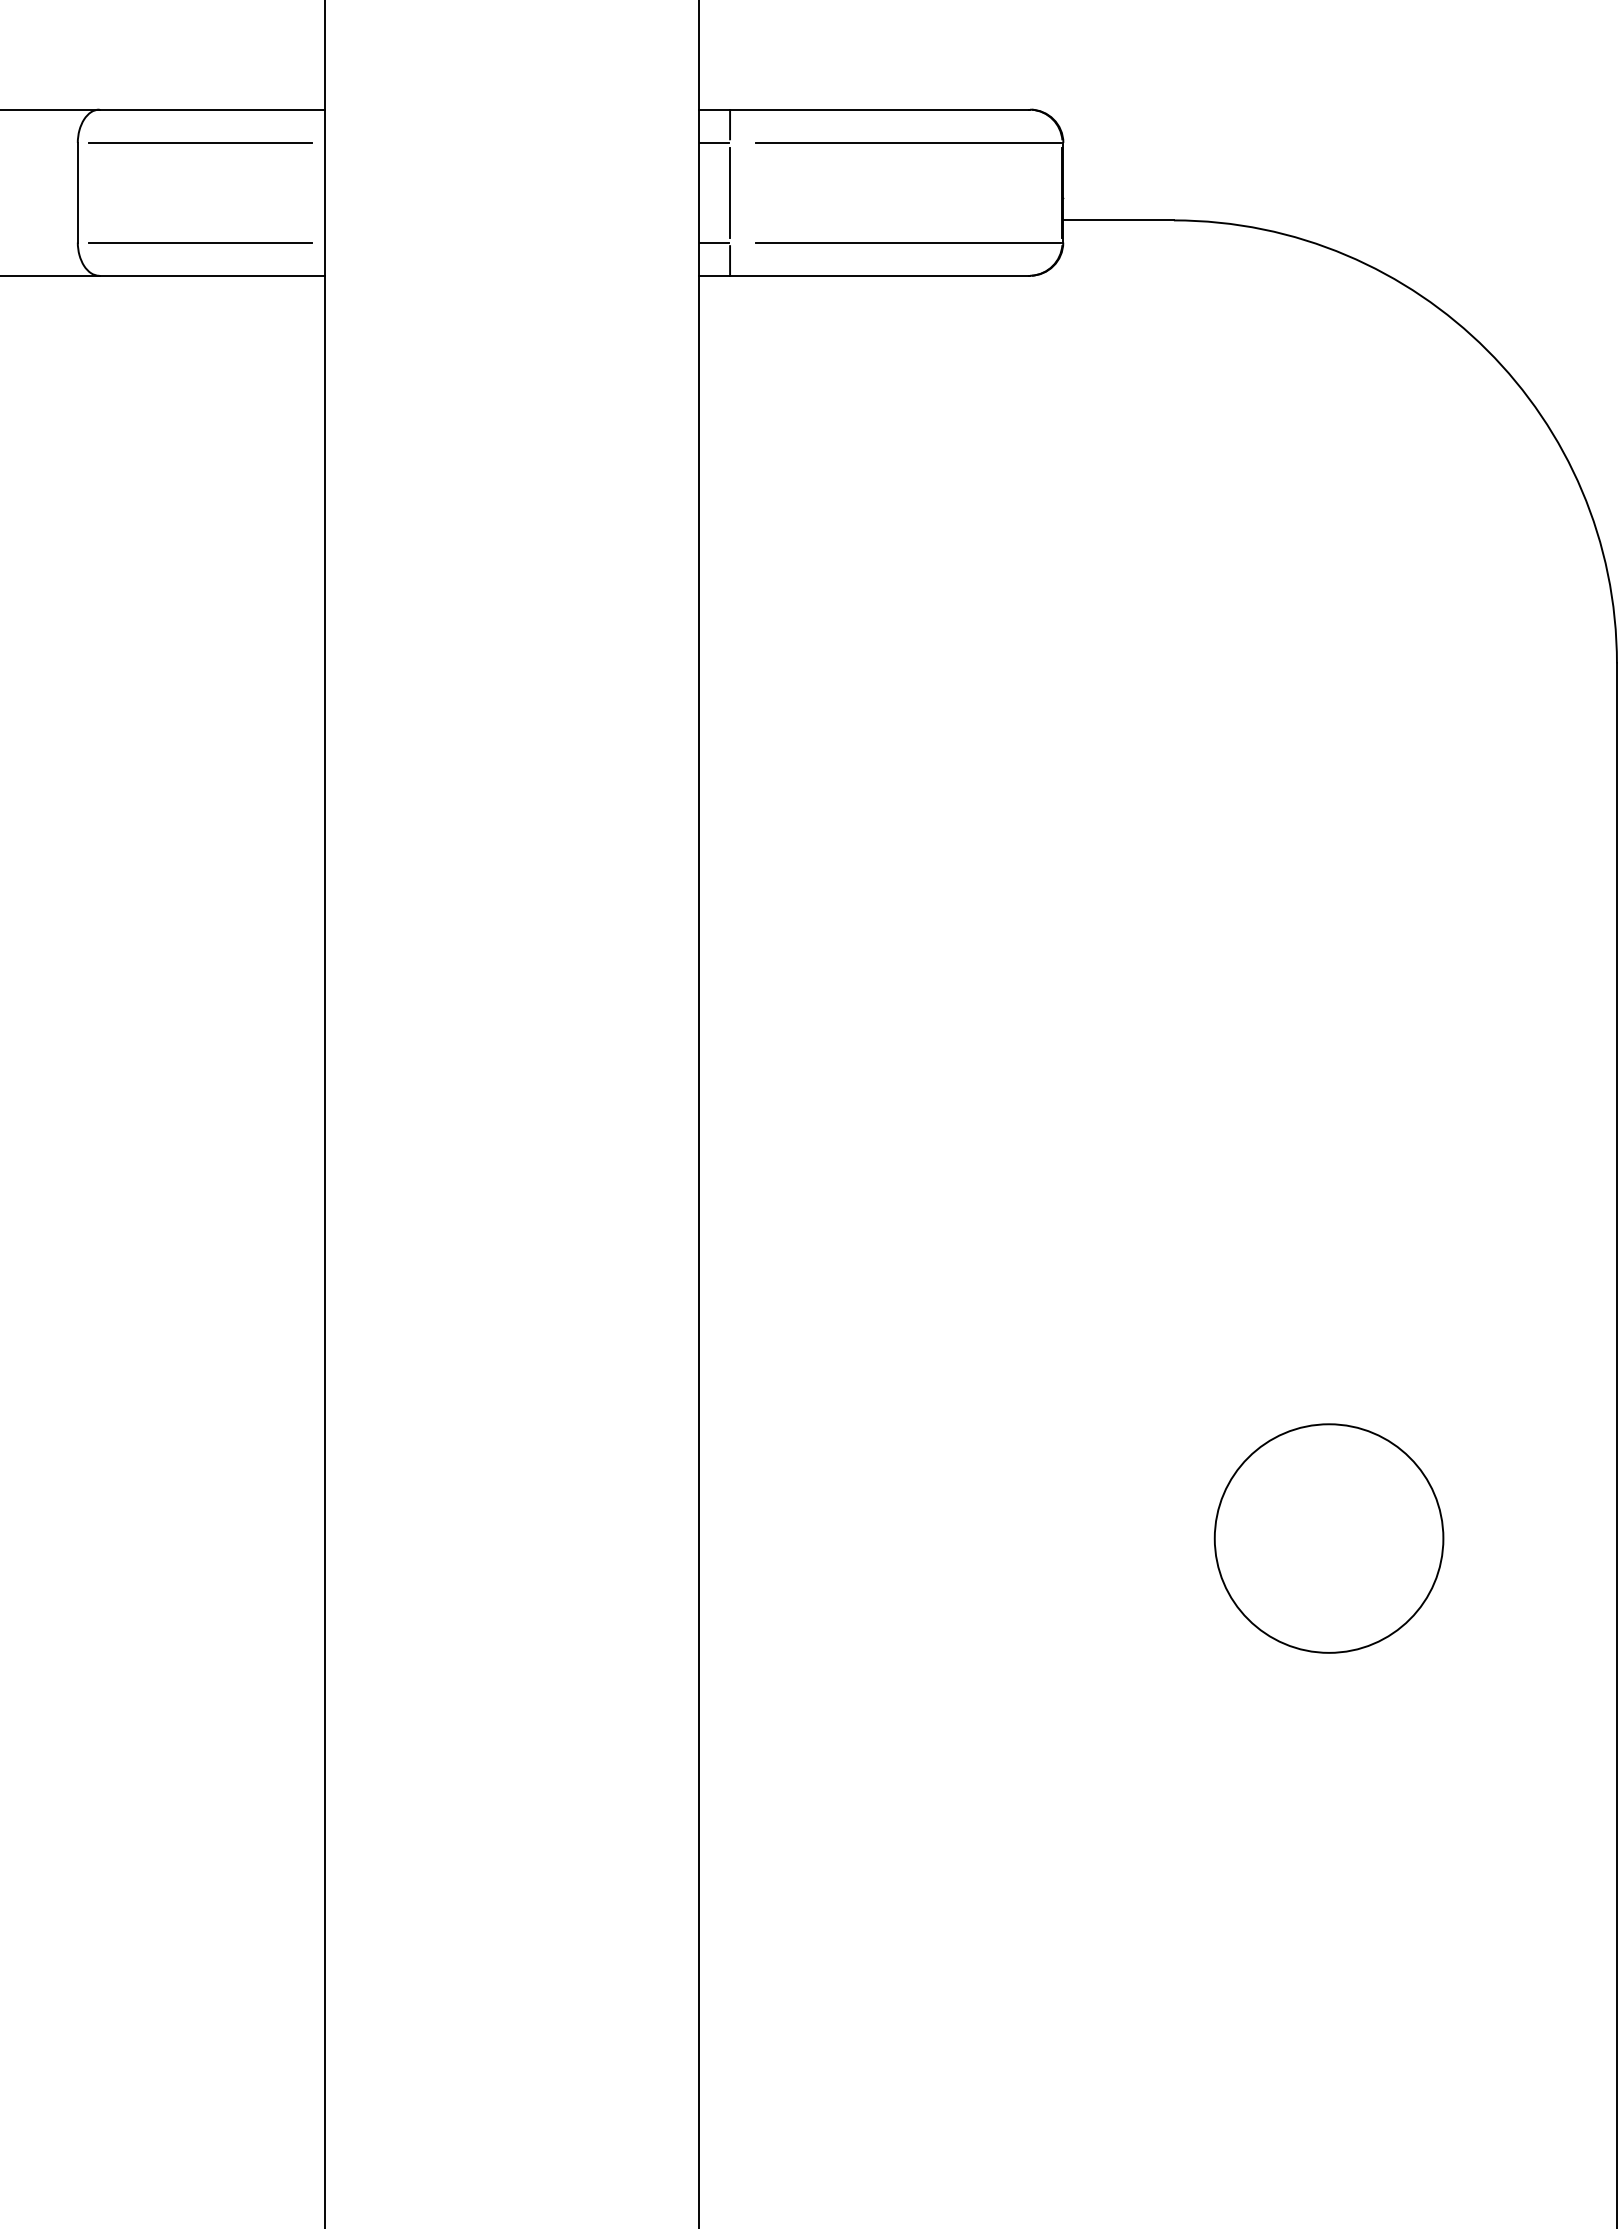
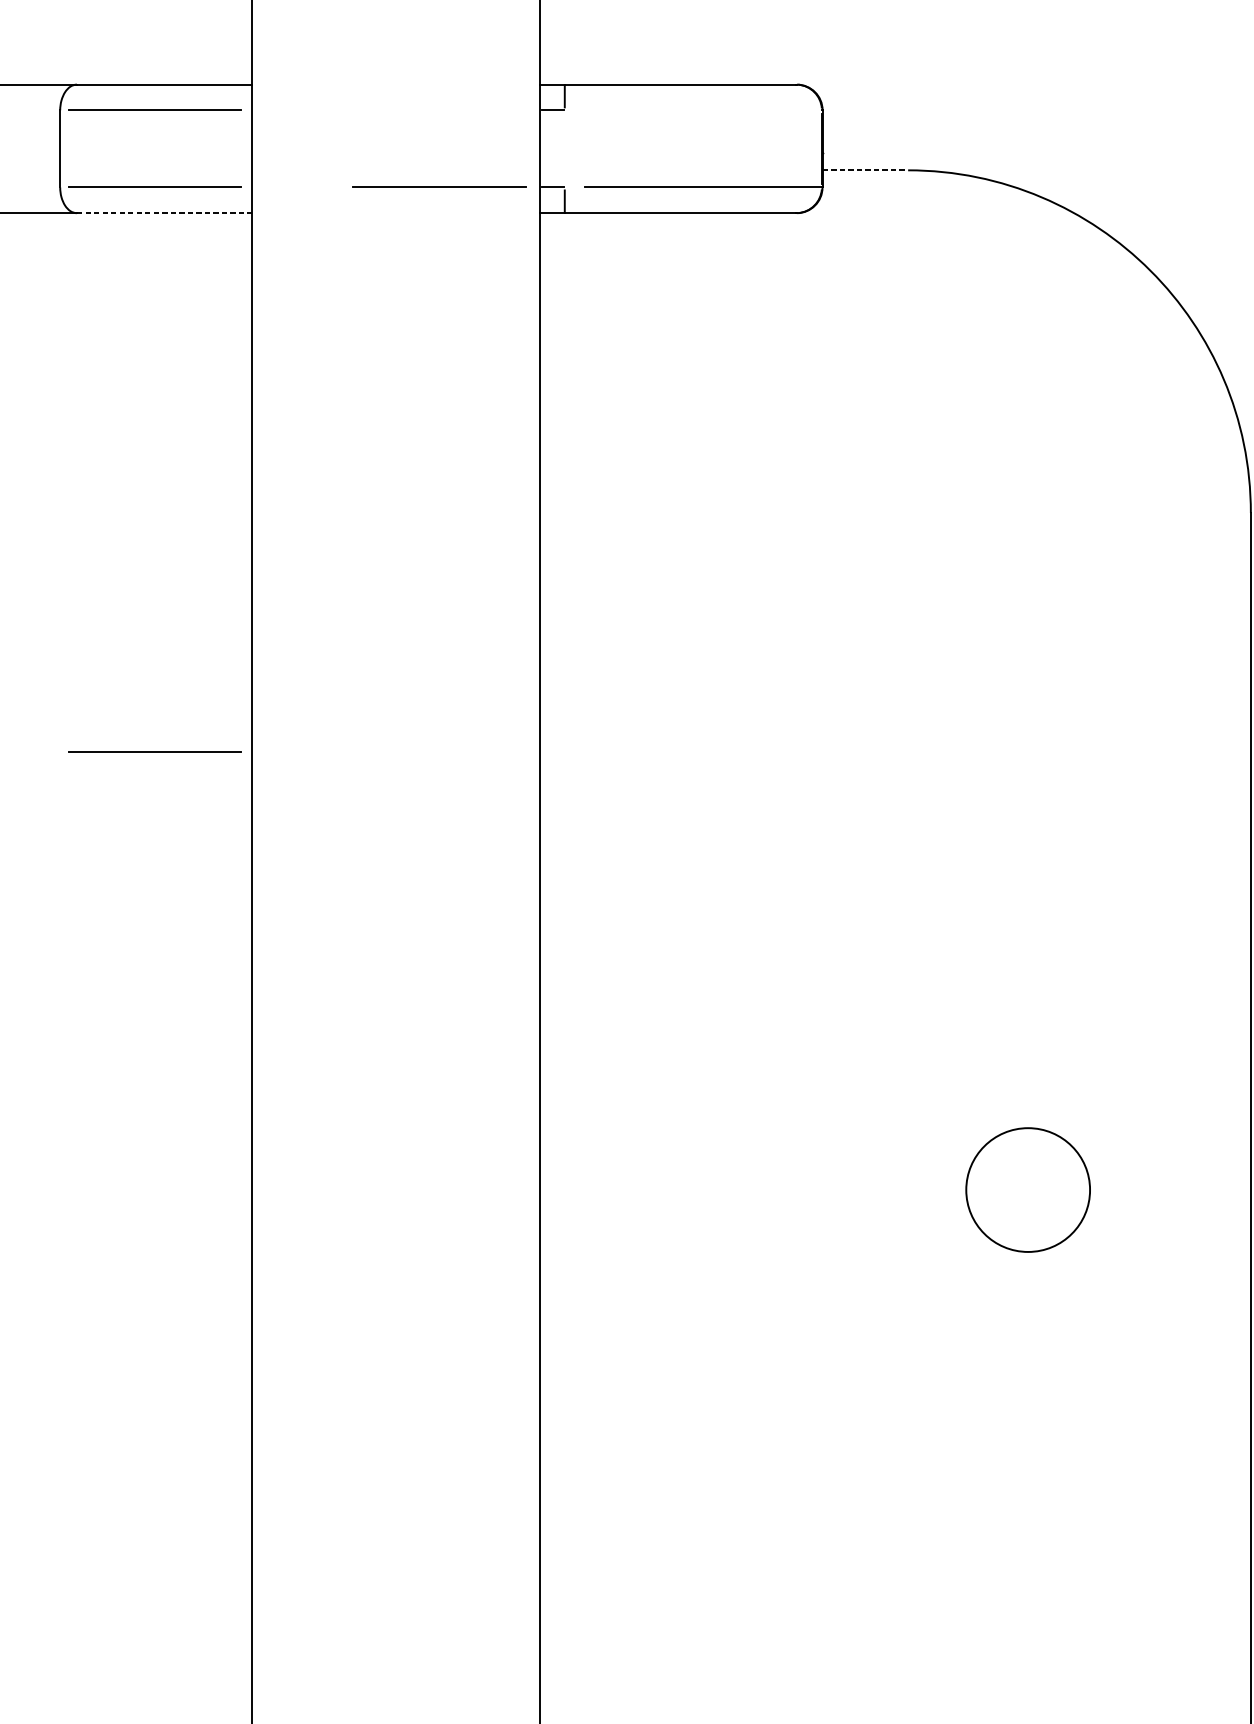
line: (908, 142) -> (702, 110), removed
line: (730, 192) -> (565, 148), removed
line: (1119, 220) -> (866, 170), solid -> dashed
line: (568, 242) -> (439, 187), added
line: (212, 275) -> (164, 212), solid -> dashed
line: (200, 972) -> (155, 752), added
circle: (1328, 1538) -> (1027, 1190), size x0.7

